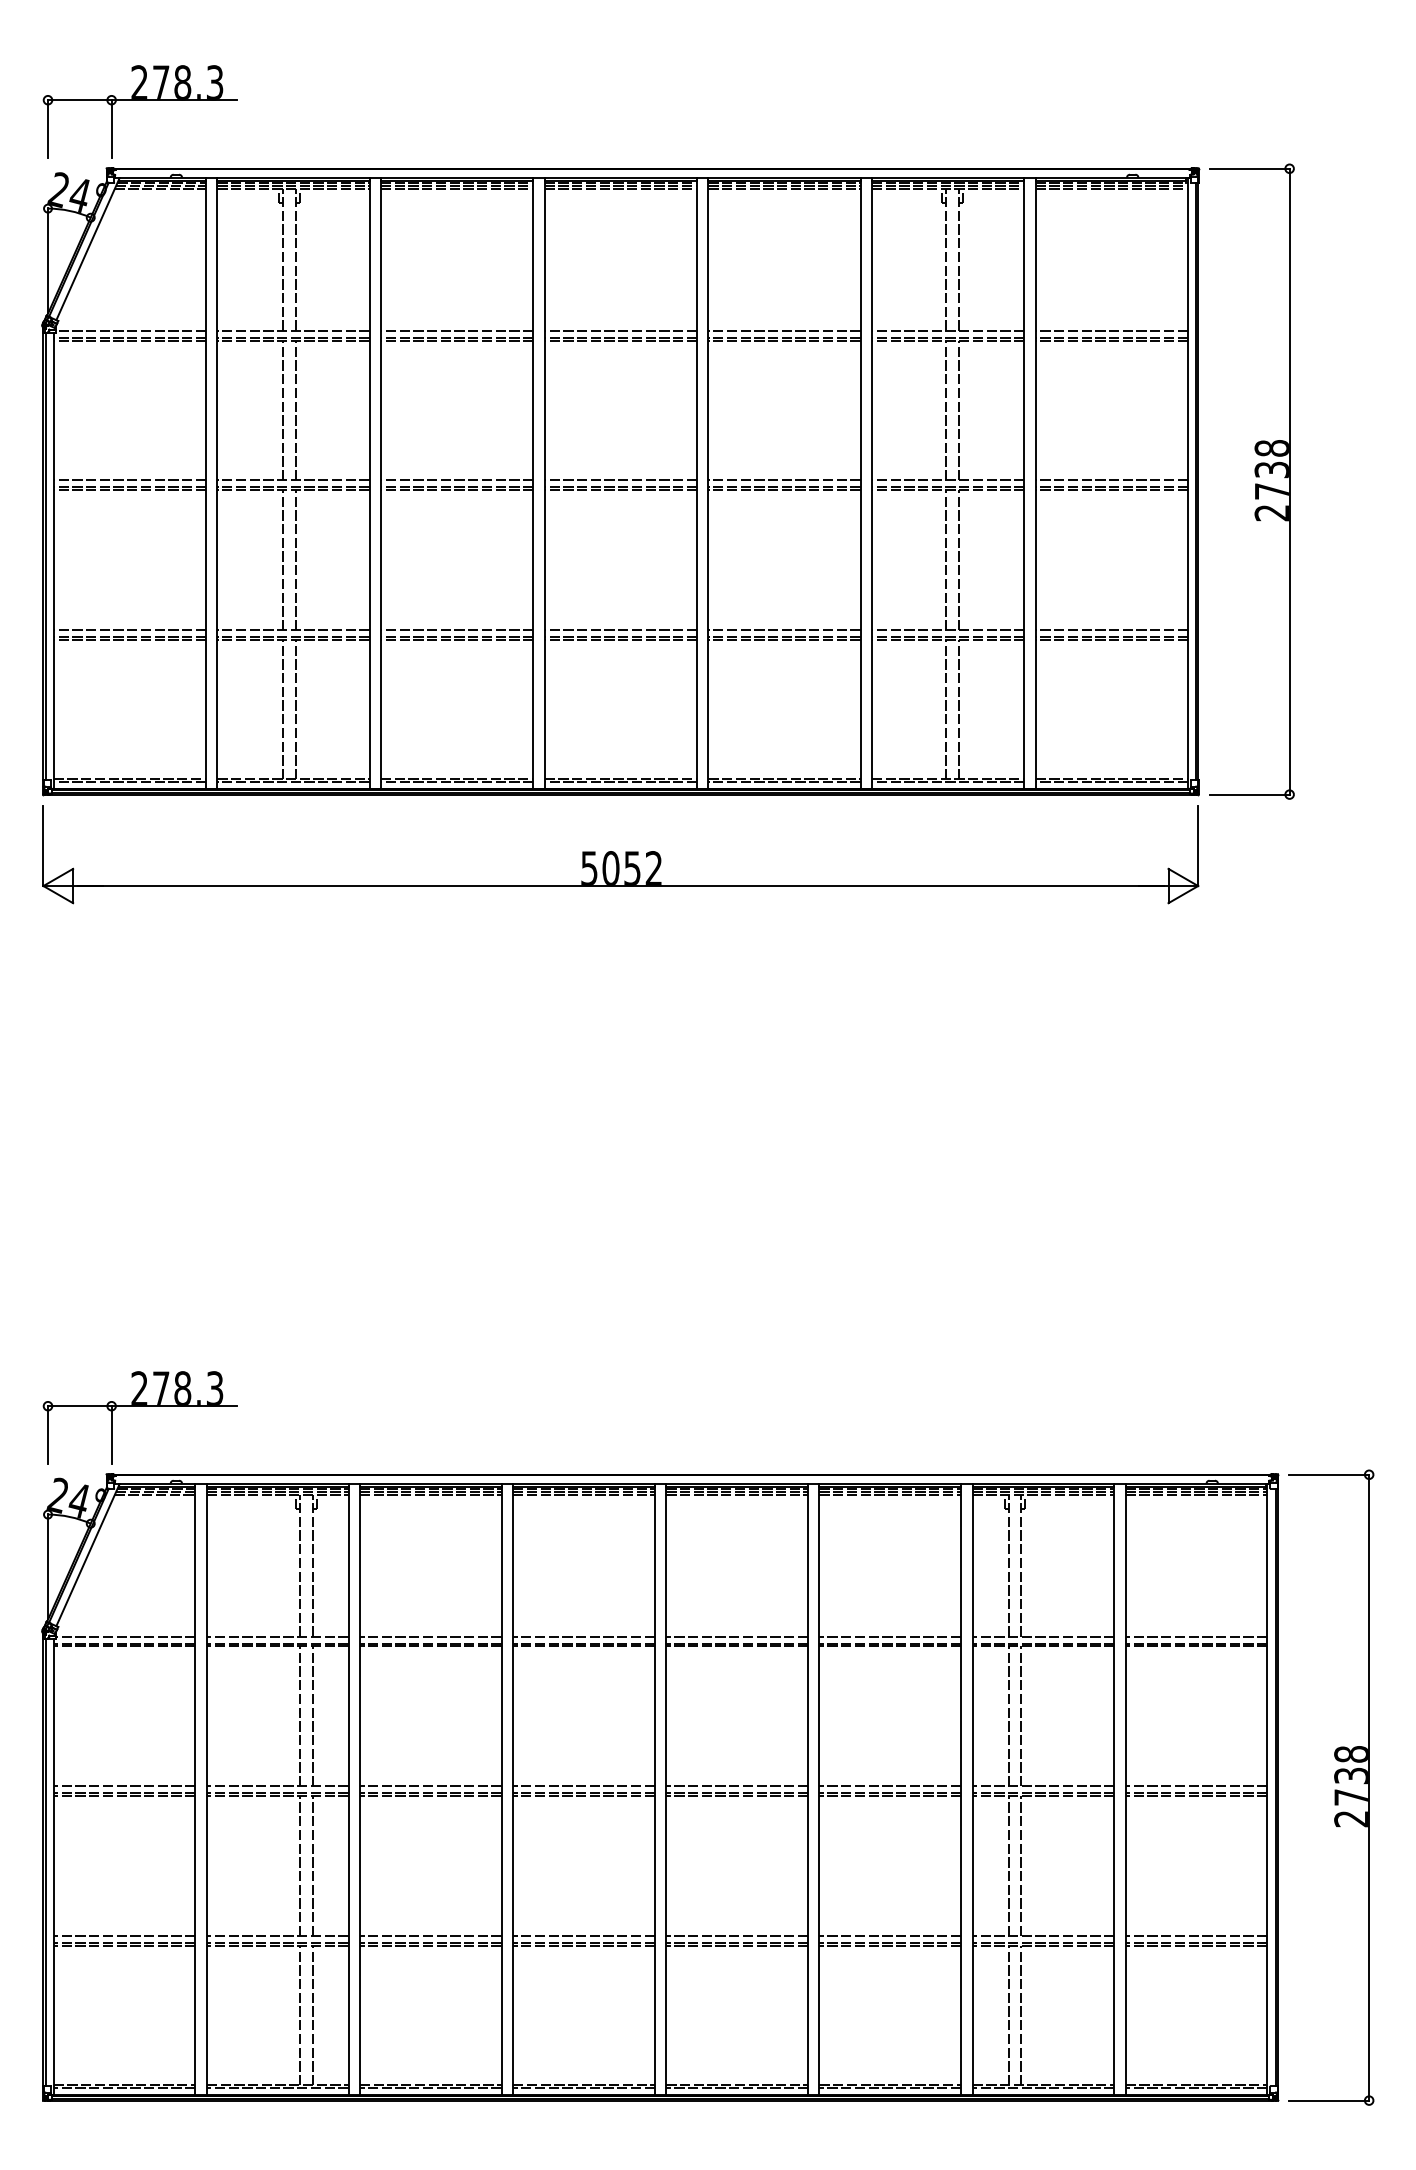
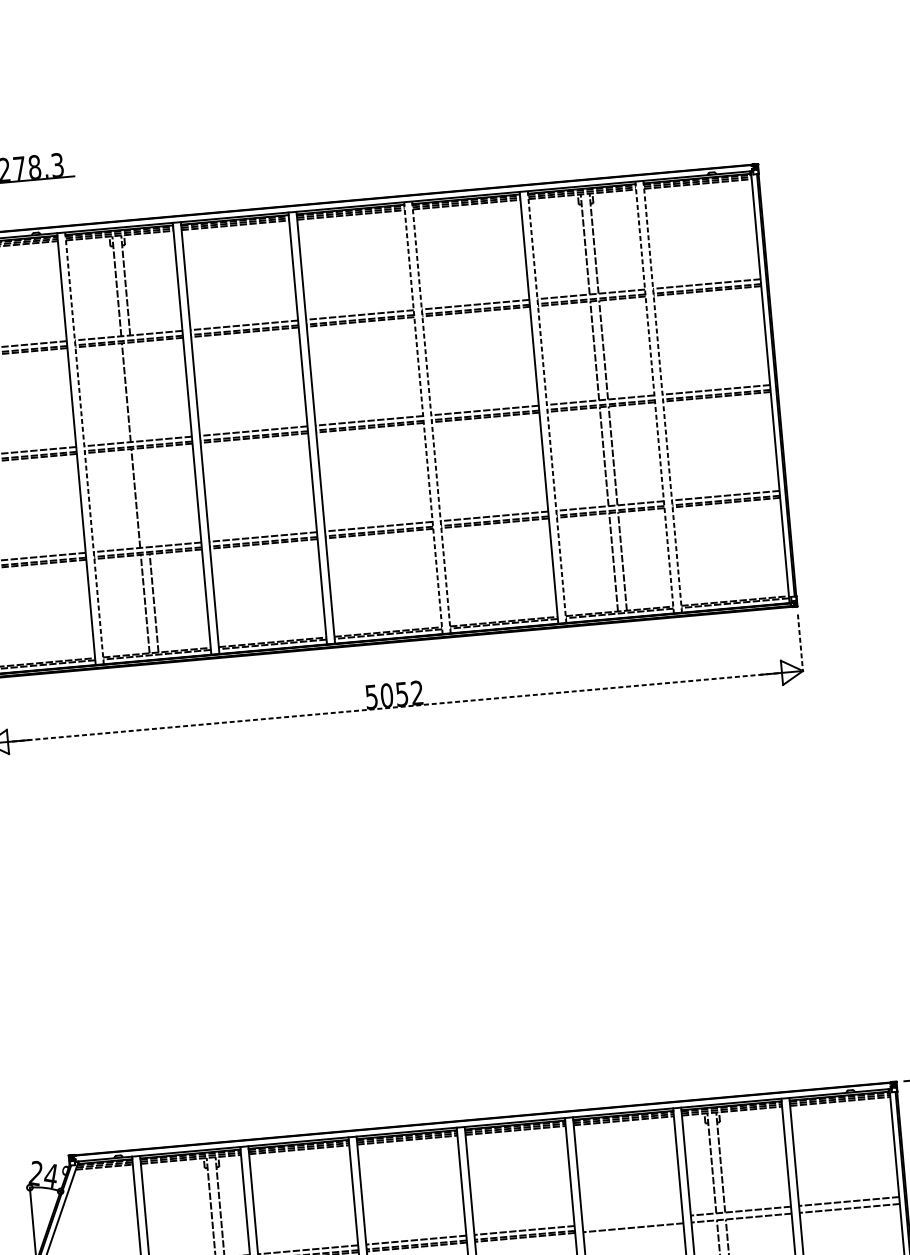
line: (295, 410) -> (135, 391), removed
part: (1251, 481) -> (815, 381), removed
line: (217, 483) -> (84, 448), solid -> dashed
line: (696, 483) -> (423, 418), solid -> dashed
line: (708, 483) -> (431, 417), solid -> dashed
line: (872, 483) -> (547, 407), solid -> dashed
line: (1024, 483) -> (654, 397), solid -> dashed
line: (1035, 483) -> (662, 396), solid -> dashed
line: (295, 560) -> (144, 497), removed
line: (1198, 846) -> (800, 643), solid -> dashed
line: (620, 886) -> (394, 707), solid -> dashed
part: (139, 1406) -> (87, 1105), removed
line: (890, 1636) -> (632, 1220), removed
line: (890, 1643) -> (633, 1225), removed
line: (1043, 1643) -> (741, 1215), removed
line: (1196, 1643) -> (849, 1206), removed

